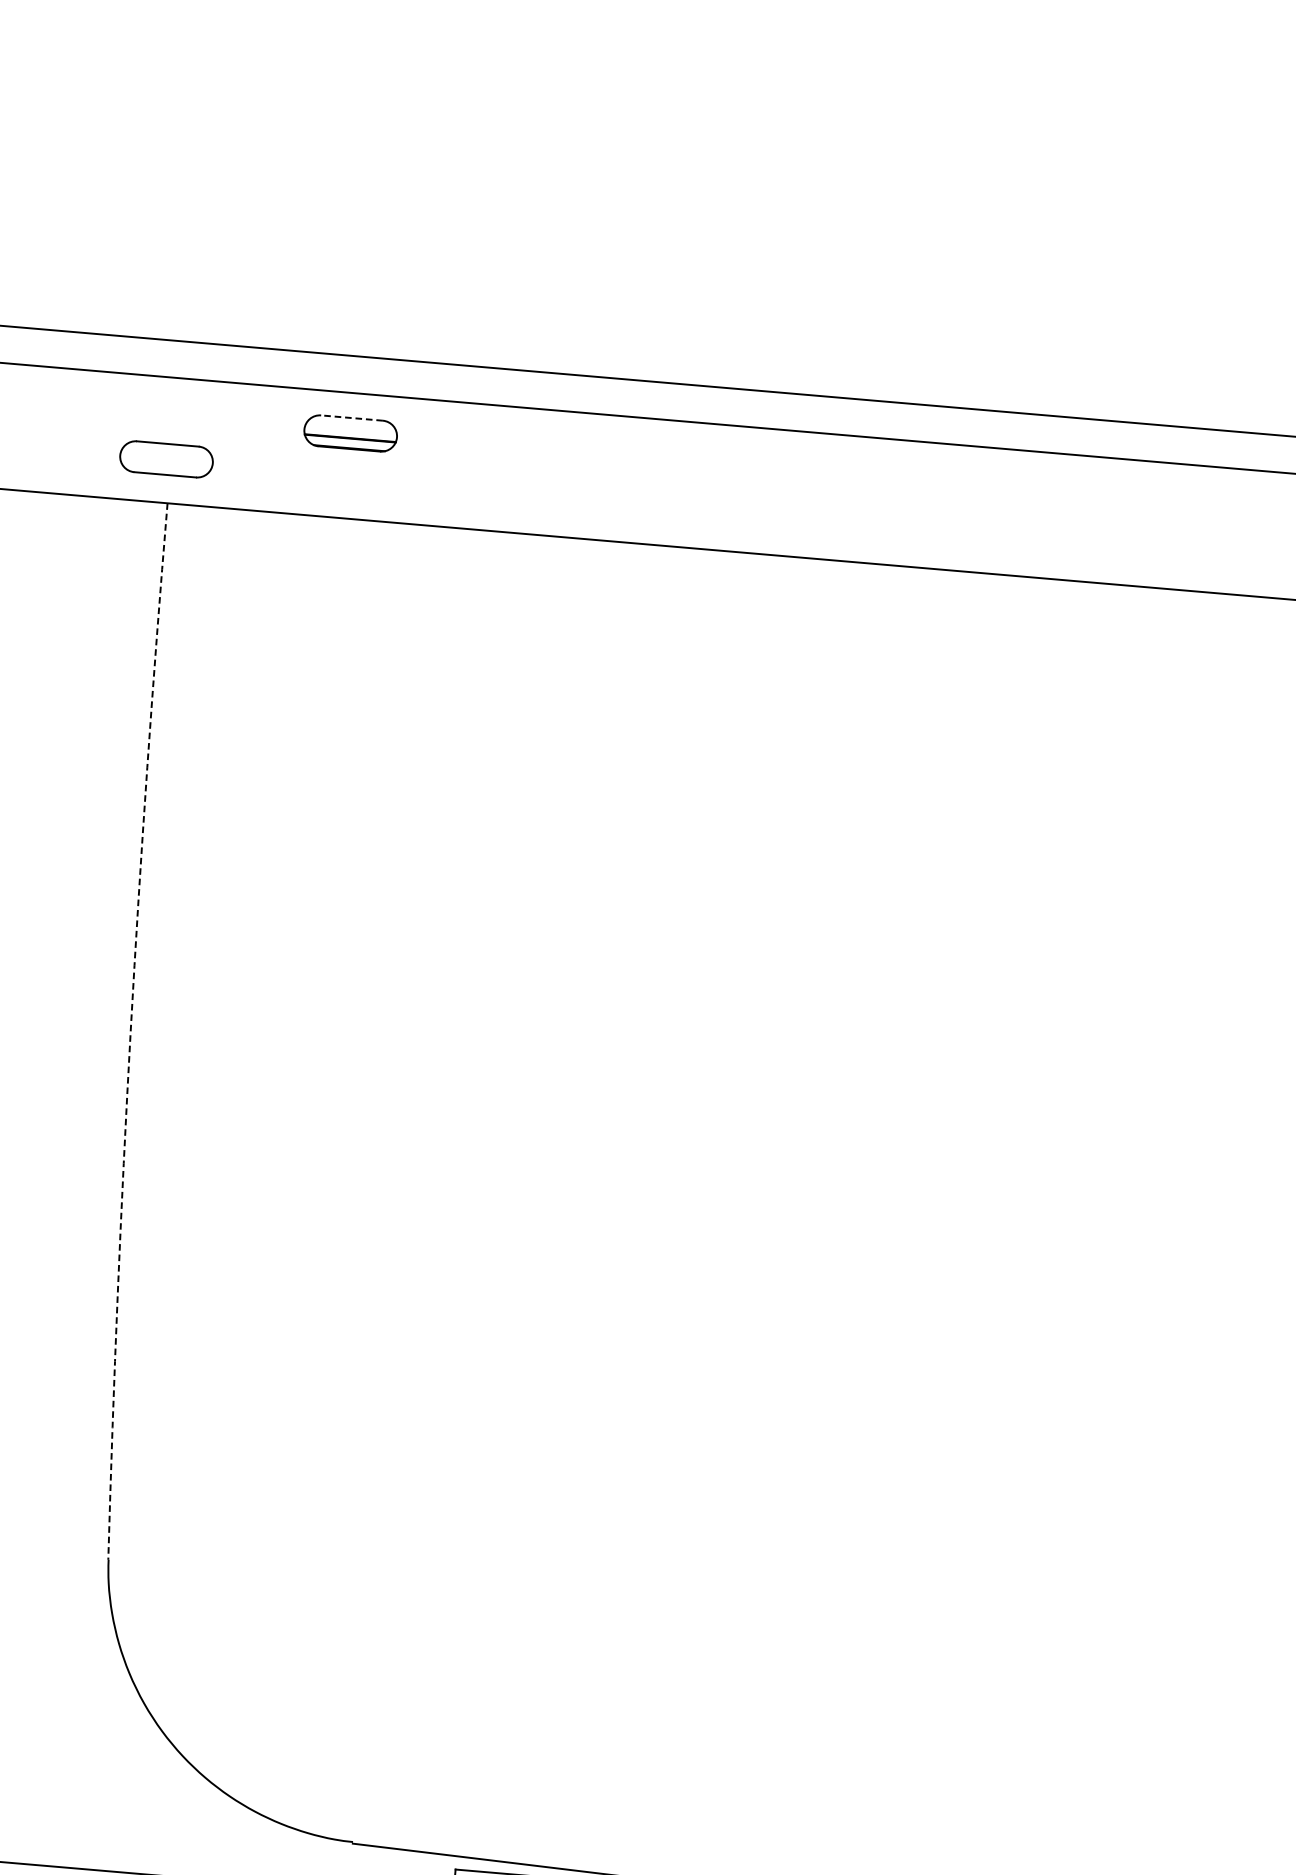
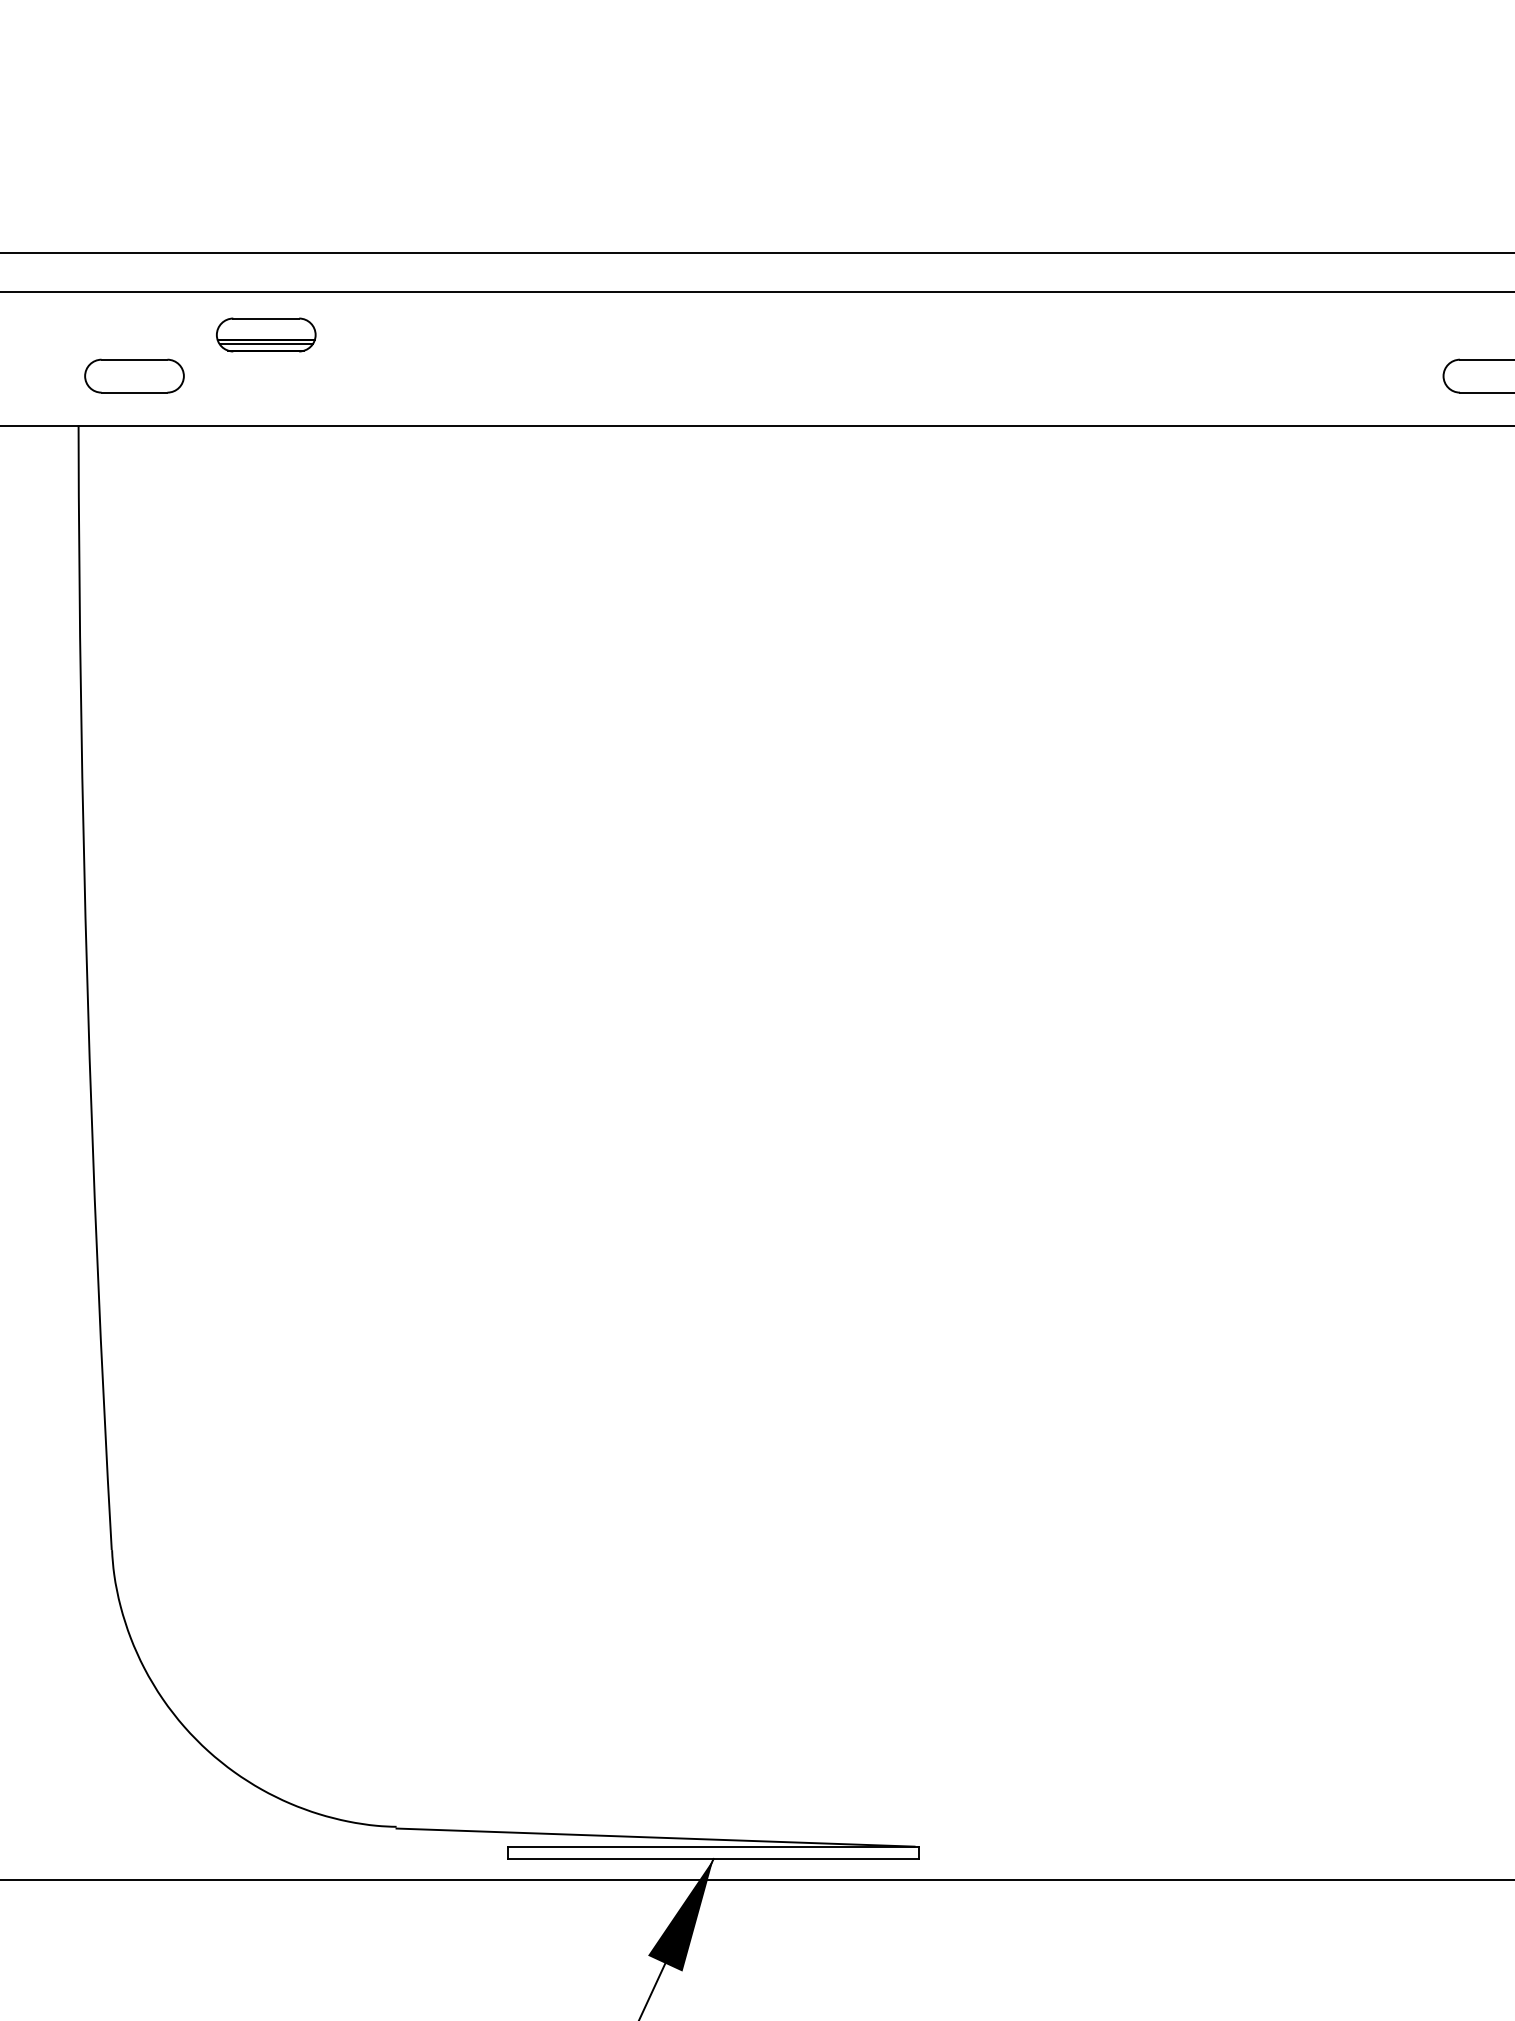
line: (352, 418) -> (266, 318), dashed -> solid
line: (349, 442) -> (265, 344), added
part: (166, 458) -> (134, 375), moved
arc: (130, 1031) -> (87, 988), dashed -> solid

